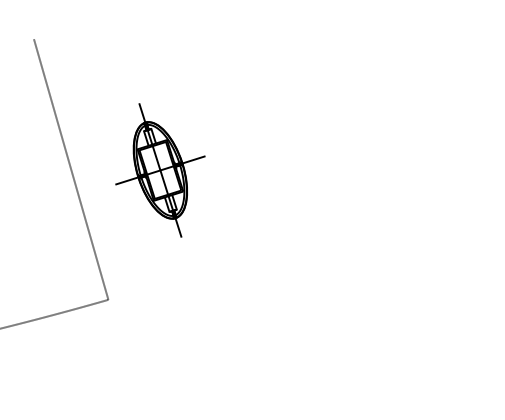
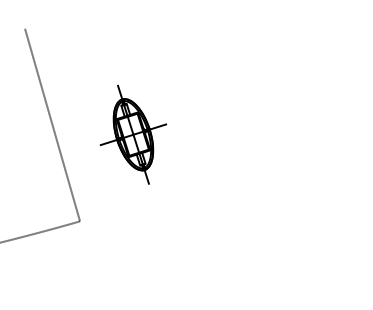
part: (160, 170) -> (133, 134), moved

